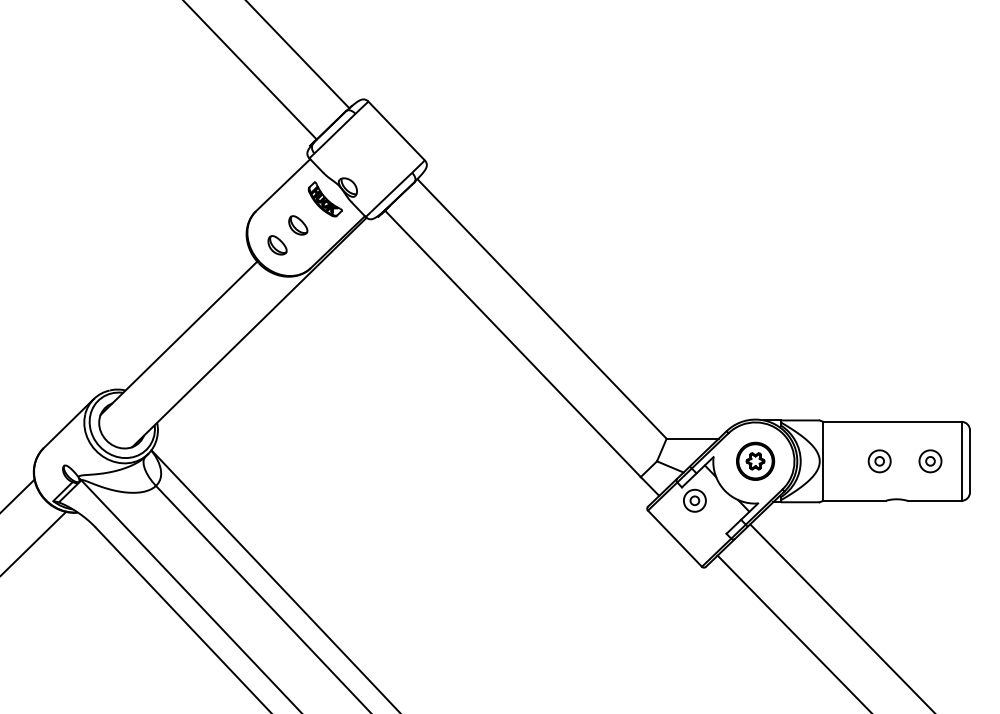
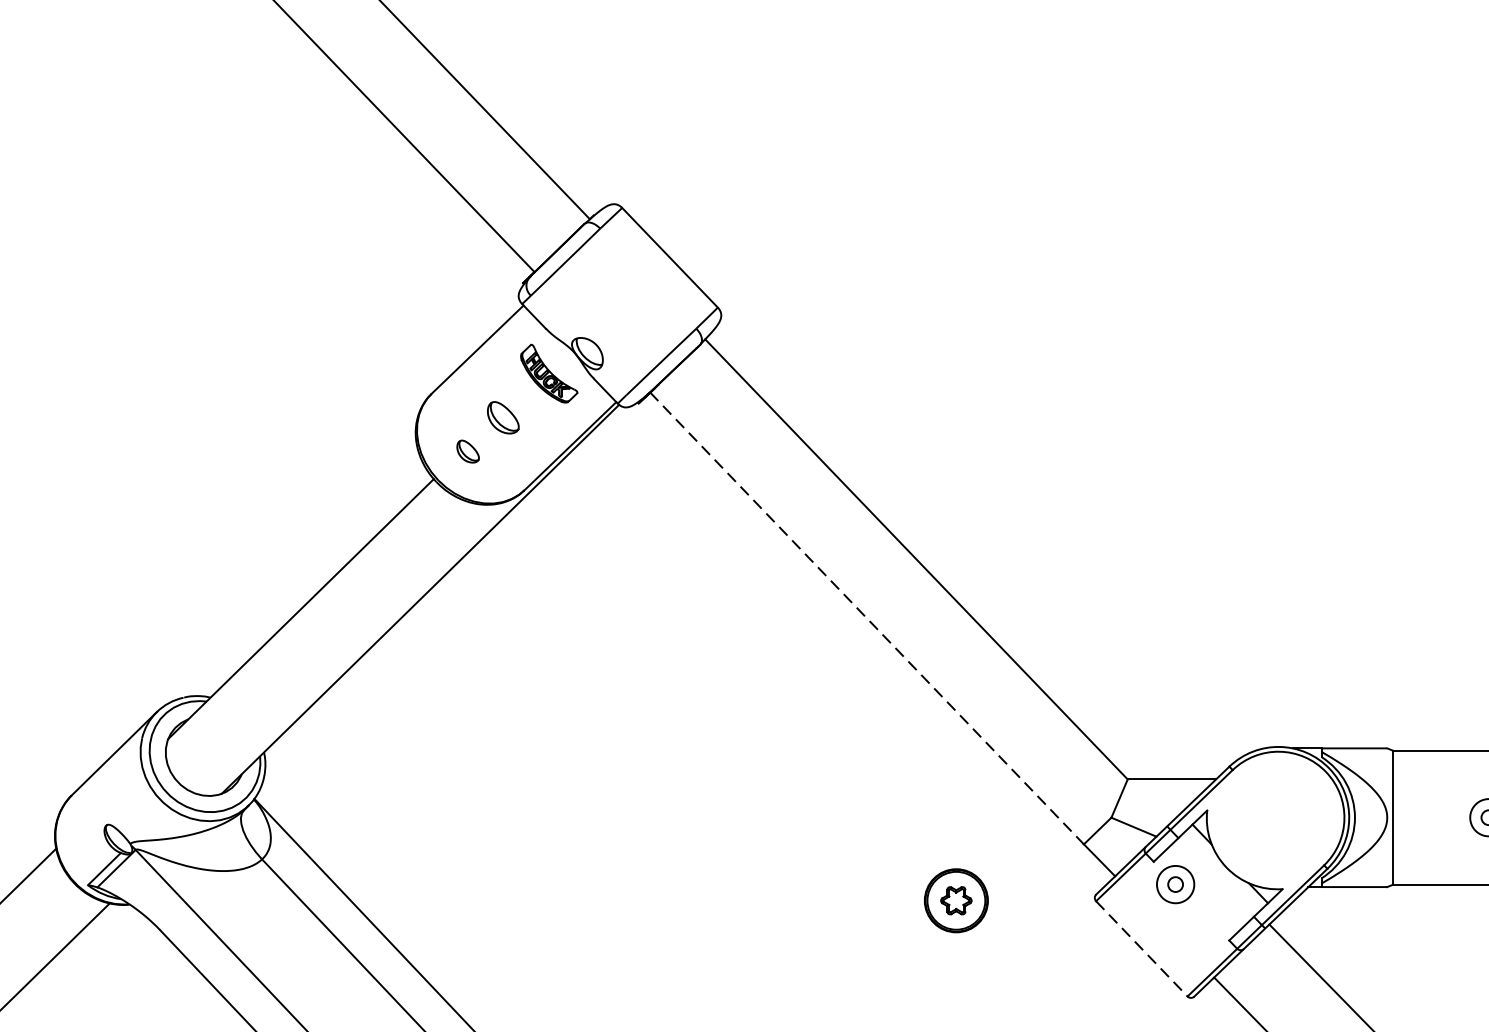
part: (277, 245) -> (468, 451), size x0.7
line: (512, 343) -> (866, 617), solid -> dashed
part: (755, 460) -> (956, 899), moved
line: (674, 538) -> (1141, 948), solid -> dashed

